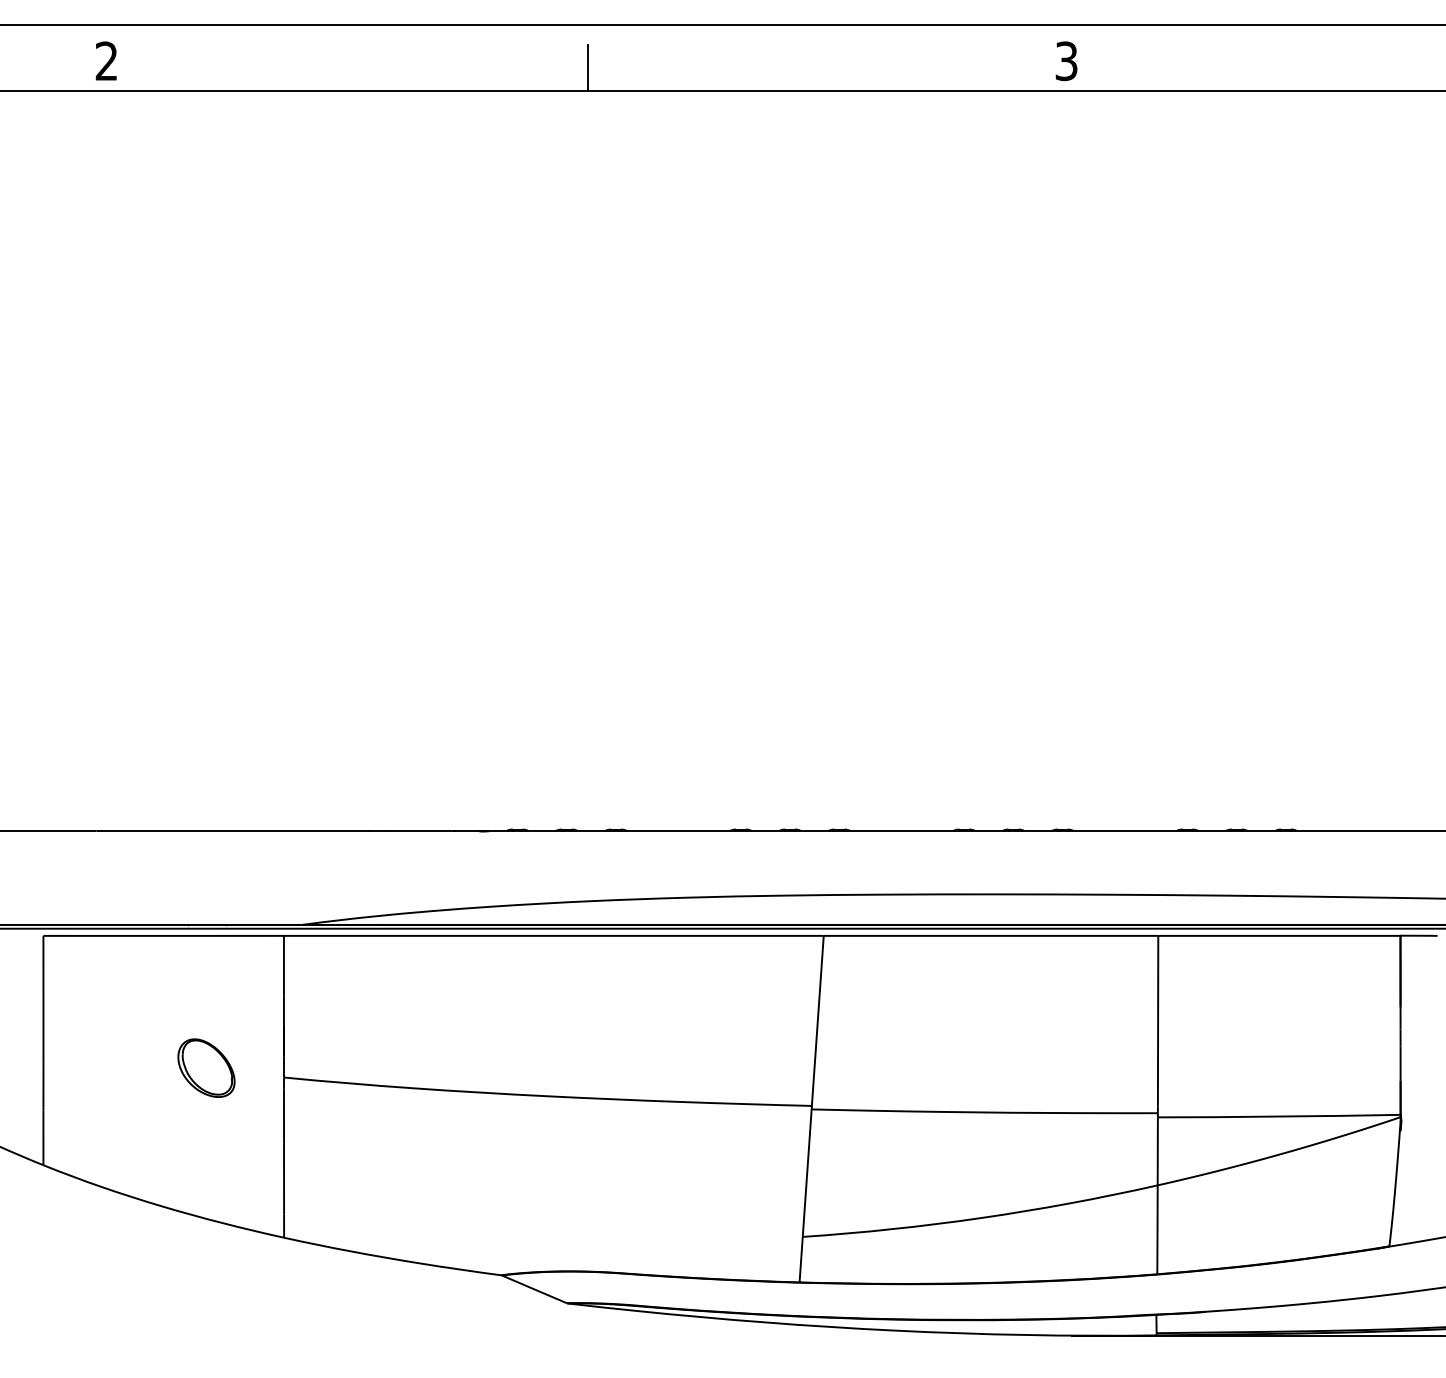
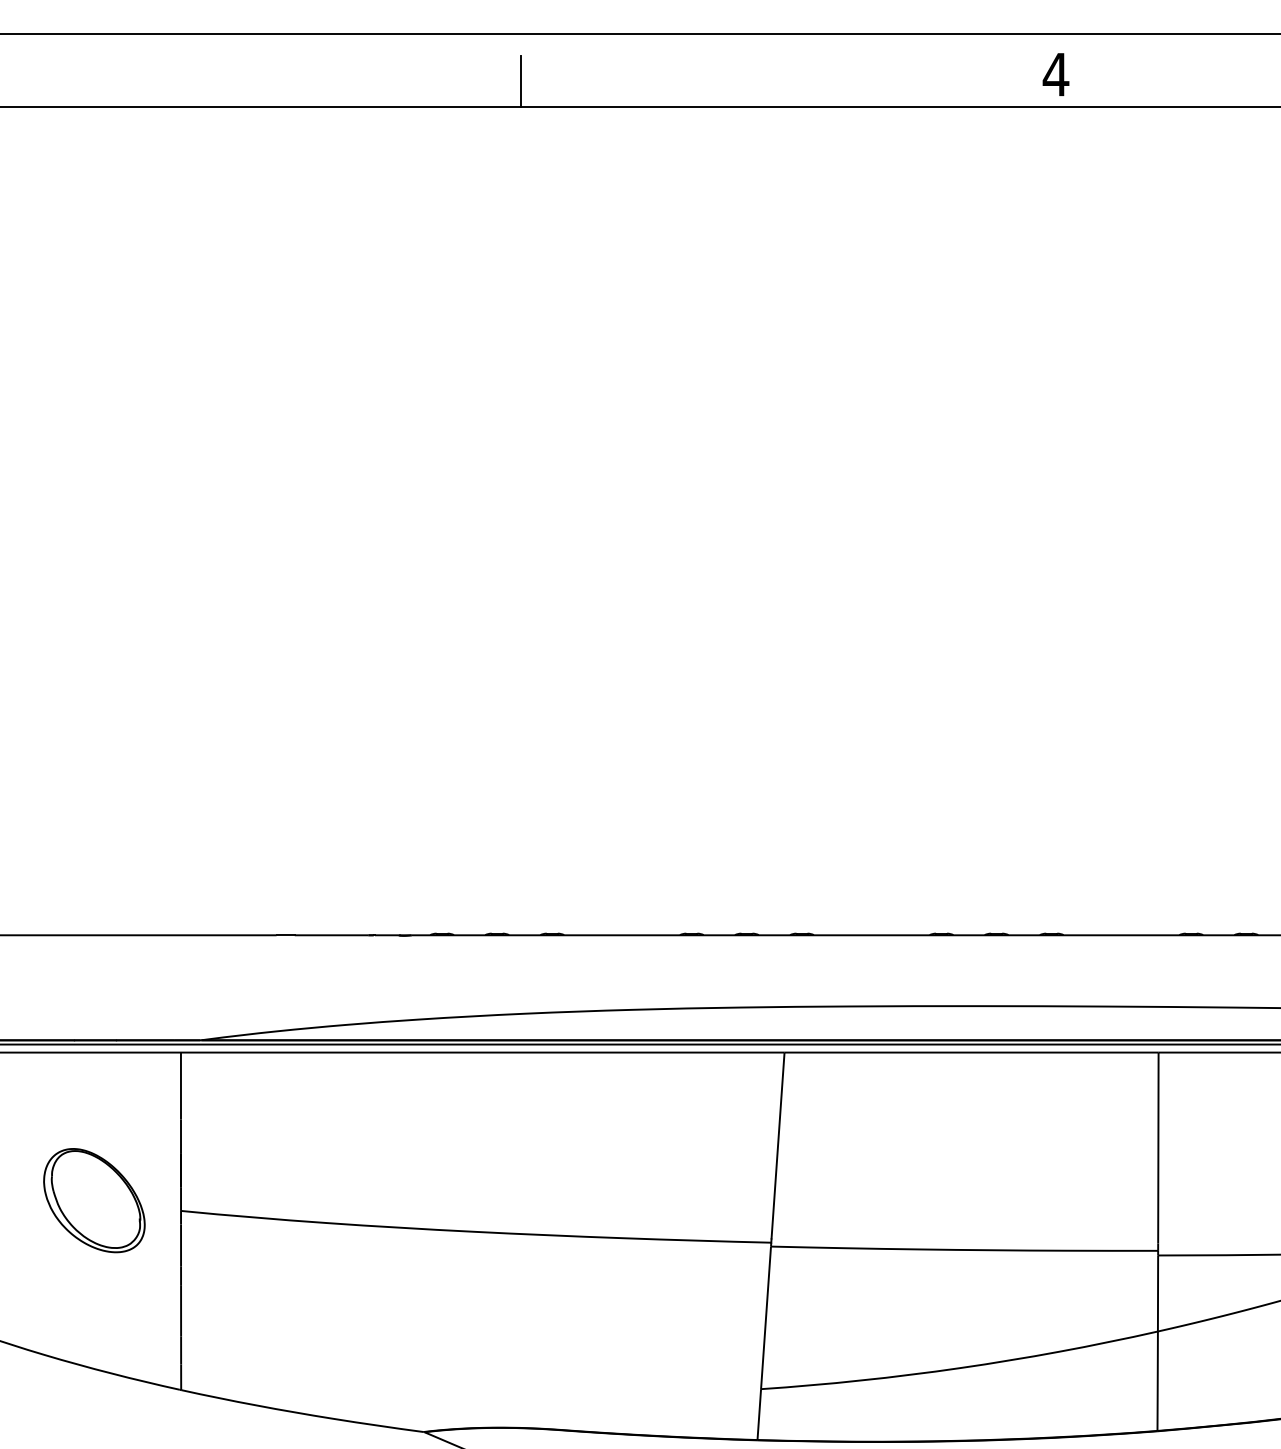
text: (1066, 61) -> (1055, 74), 3 -> 4
part: (206, 1067) -> (94, 1199), size x1.6

